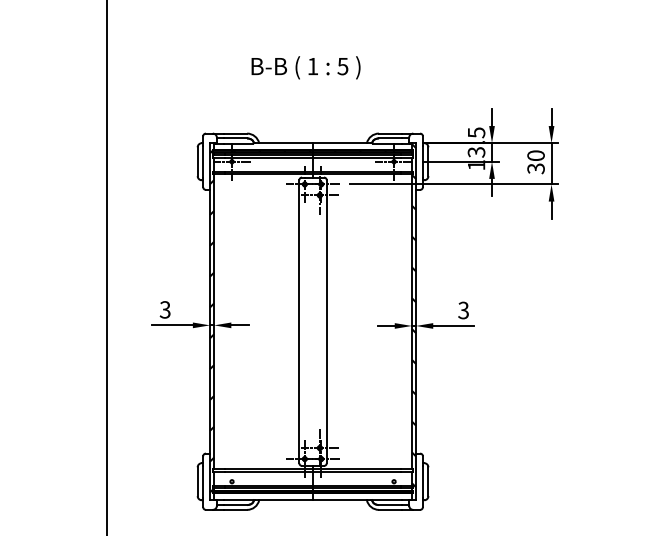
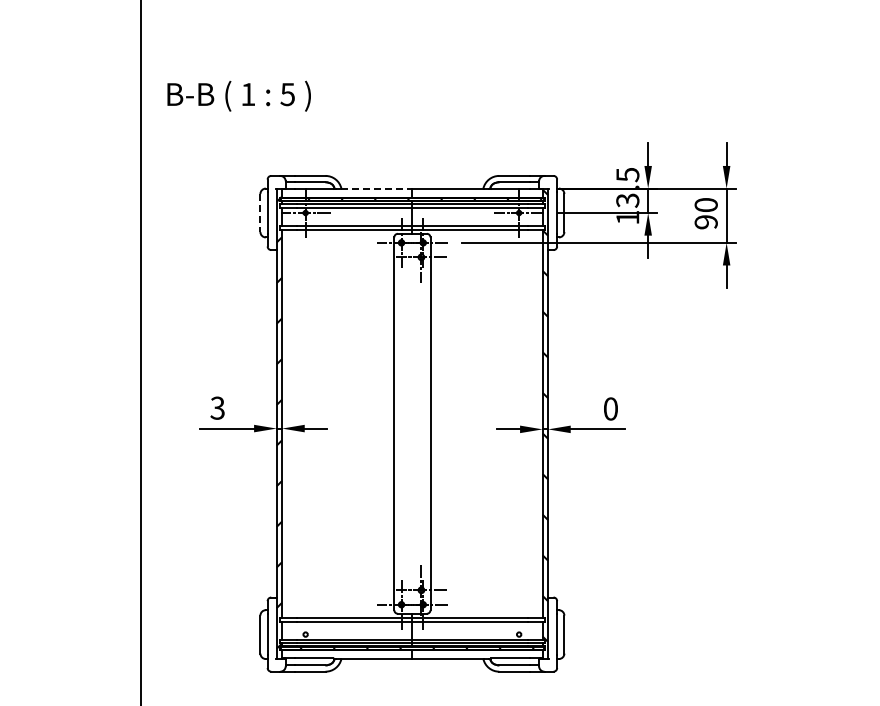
text: (305, 67) -> (238, 95), moved
line: (285, 143) -> (376, 188), solid -> dashed
line: (197, 162) -> (260, 213), solid -> dashed
text: (536, 168) -> (706, 222), 30 -> 90
text: (463, 310) -> (610, 408), 3 -> 0

